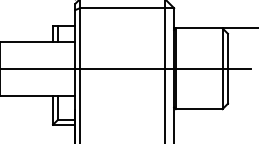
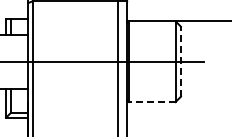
line: (227, 68) -> (180, 61), solid -> dashed
line: (198, 109) -> (151, 102), solid -> dashed

